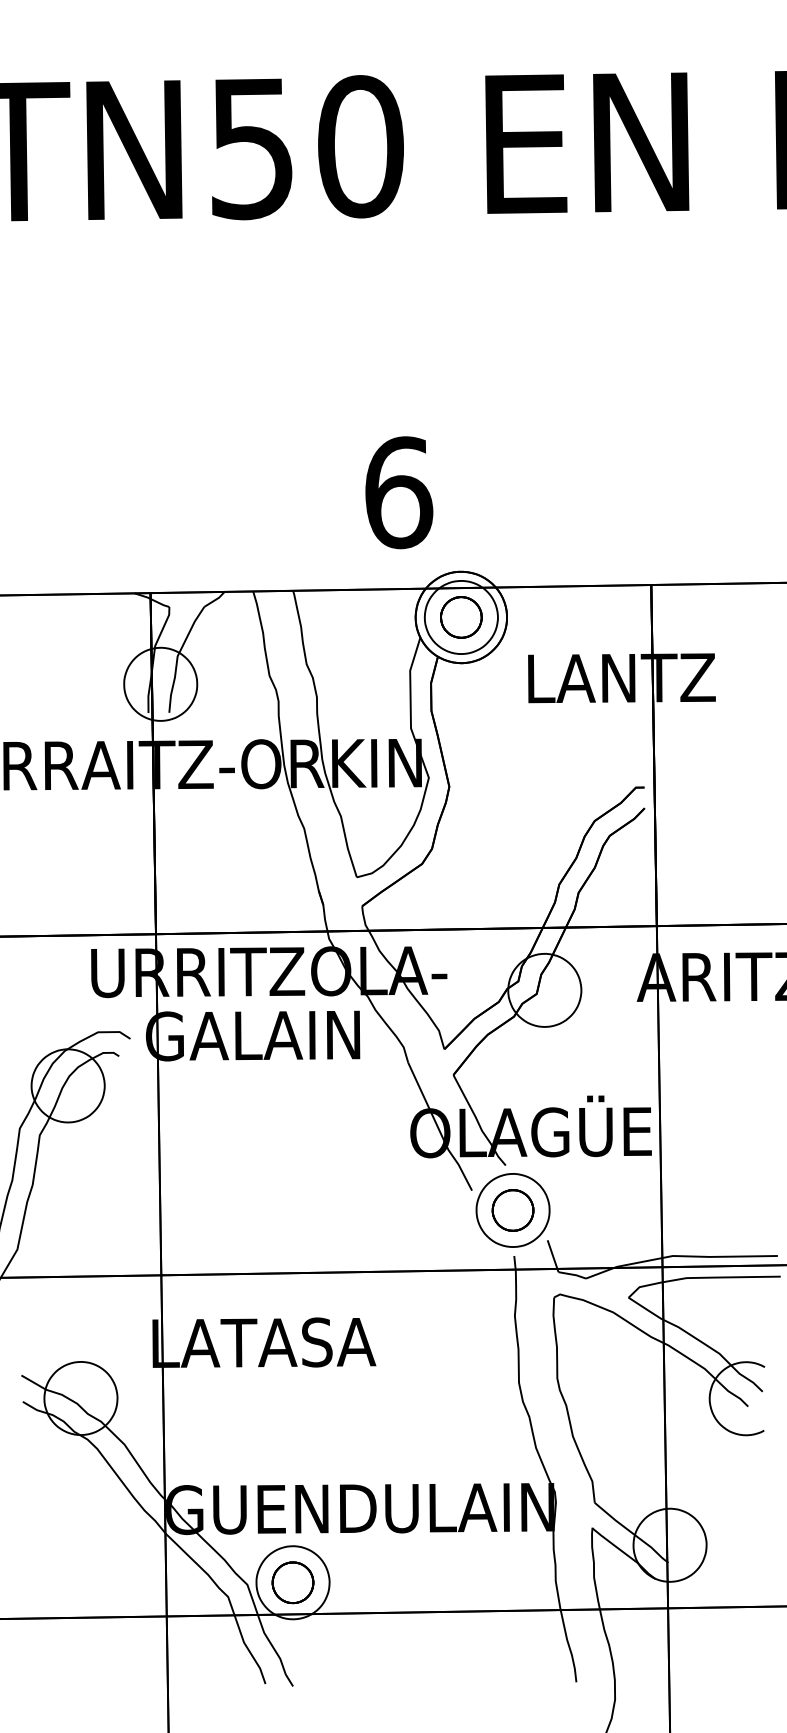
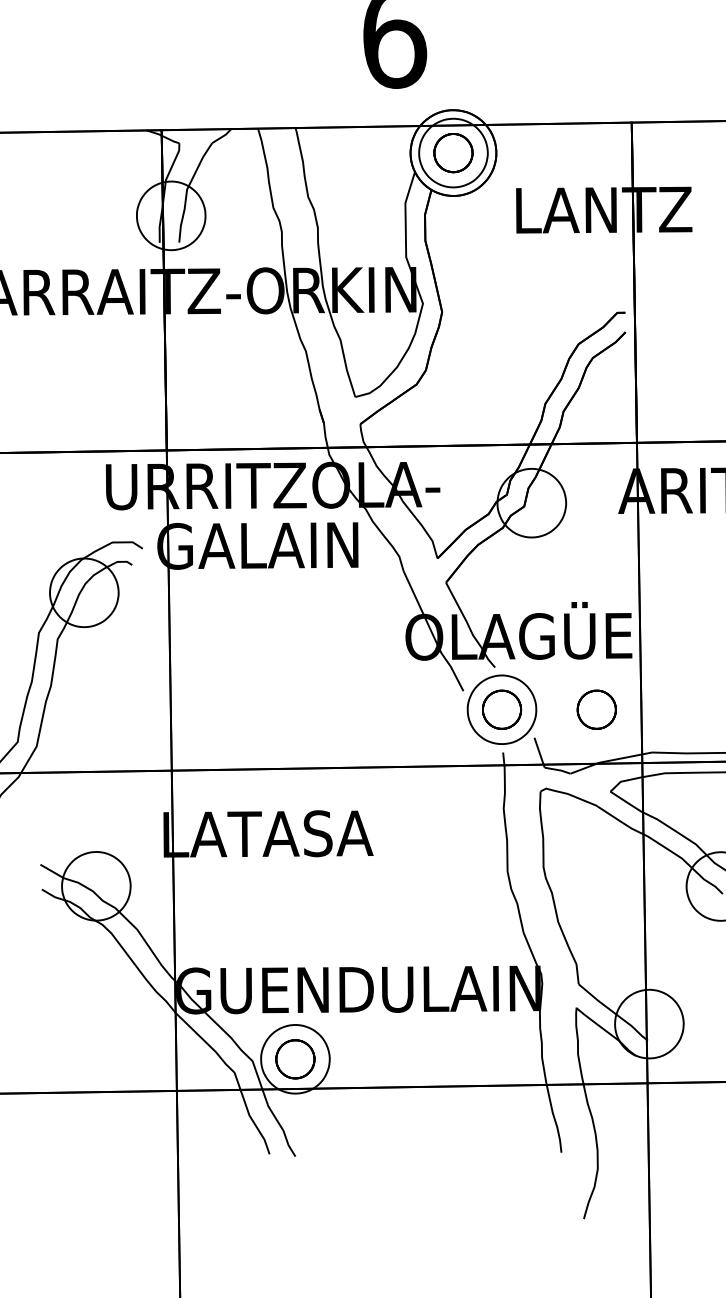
part: (613, 1210) -> (596, 709), added

